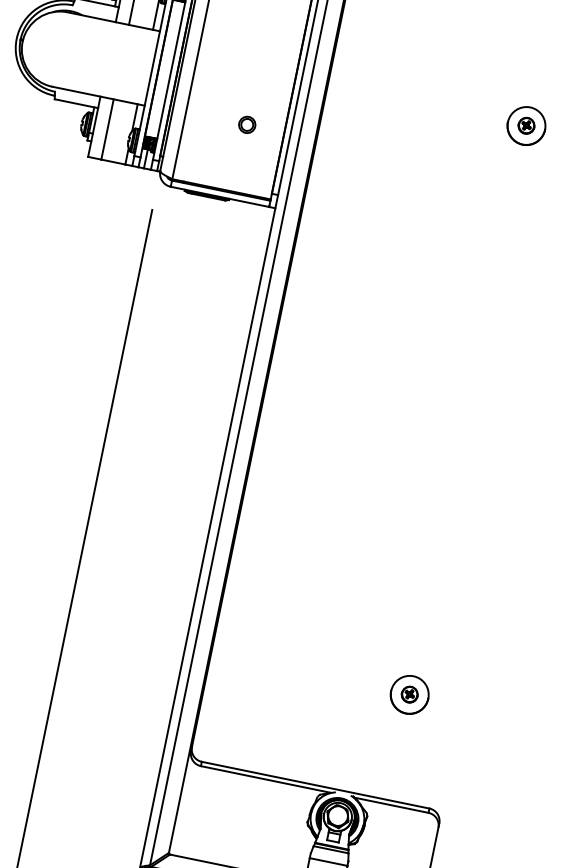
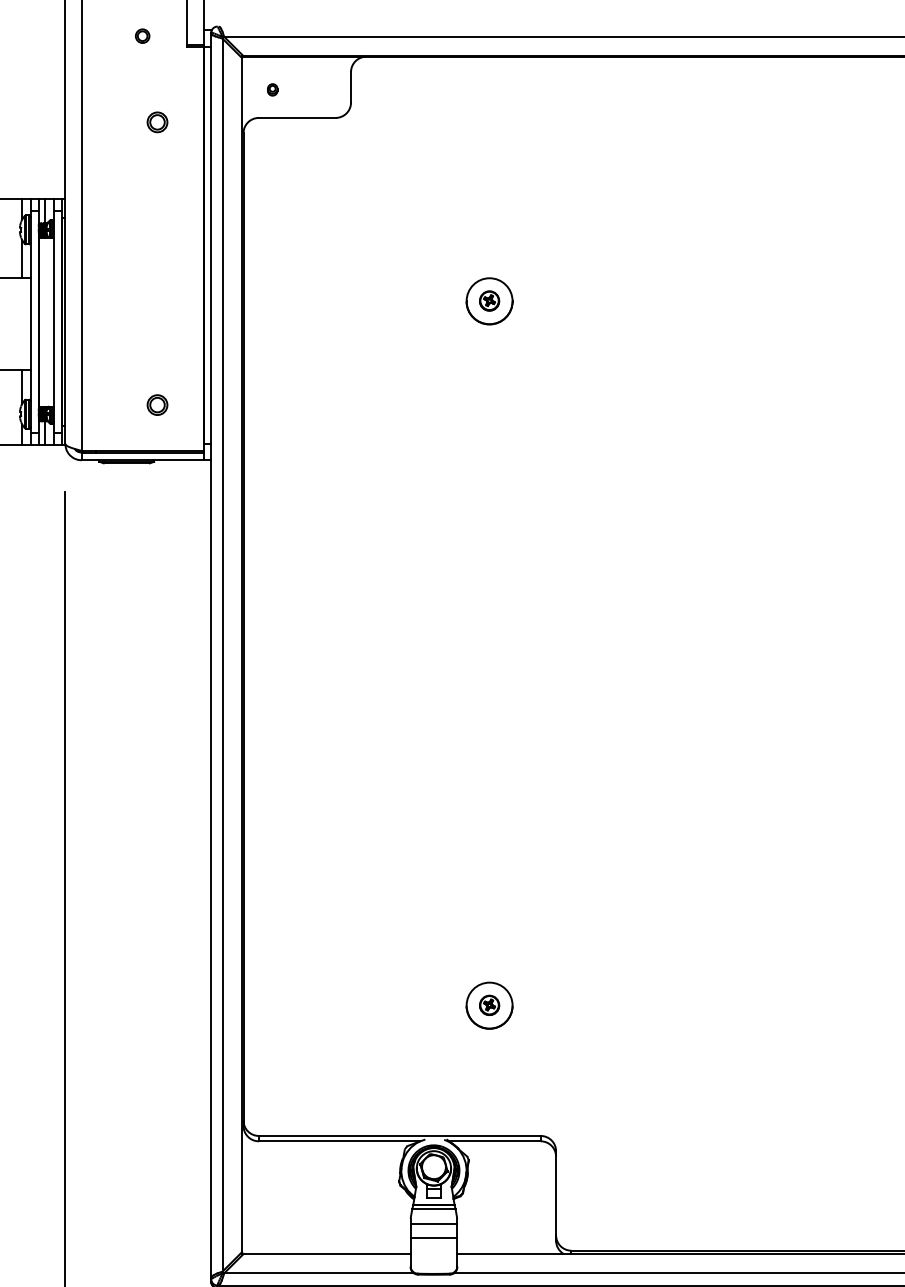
part: (247, 124) -> (157, 404), moved

